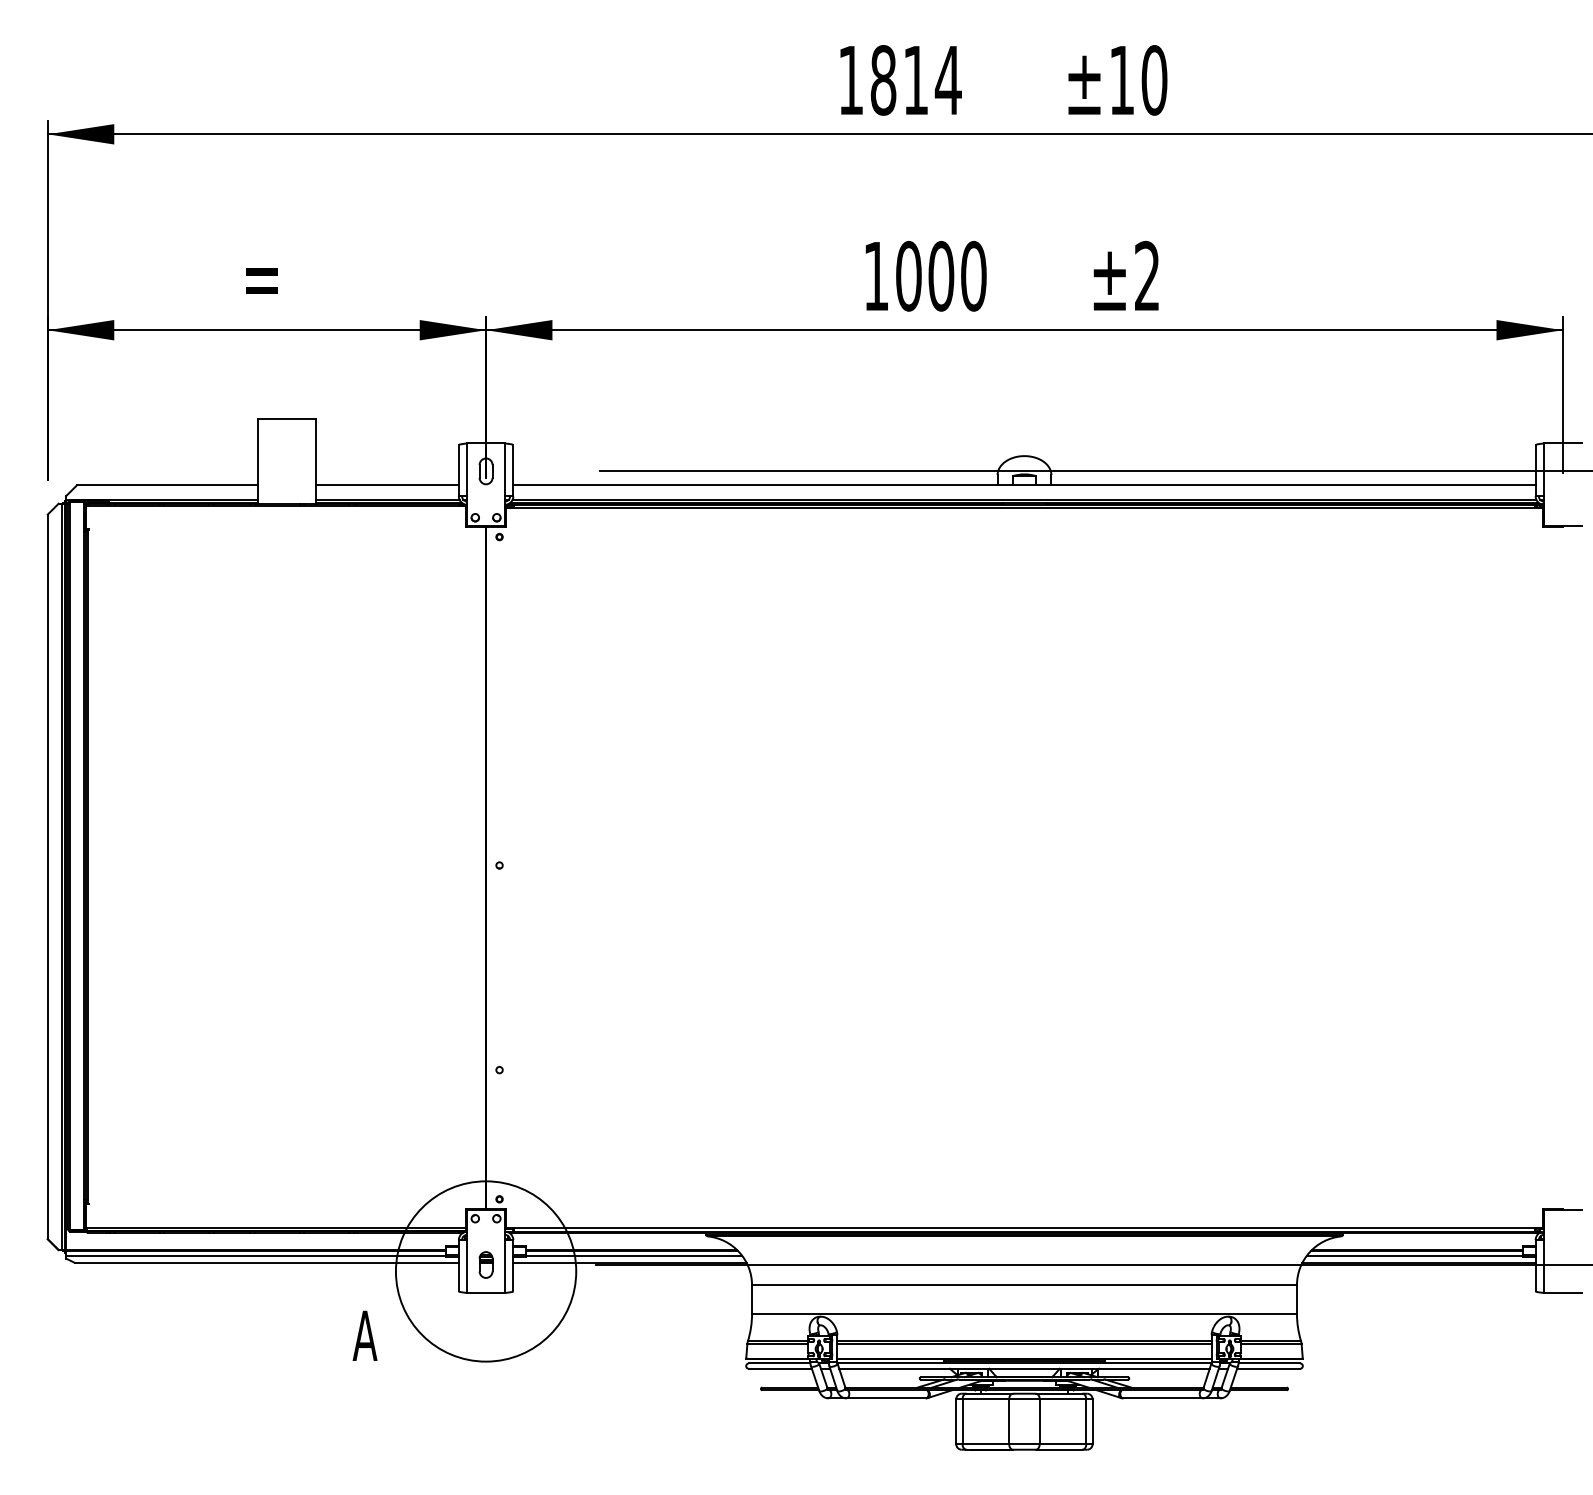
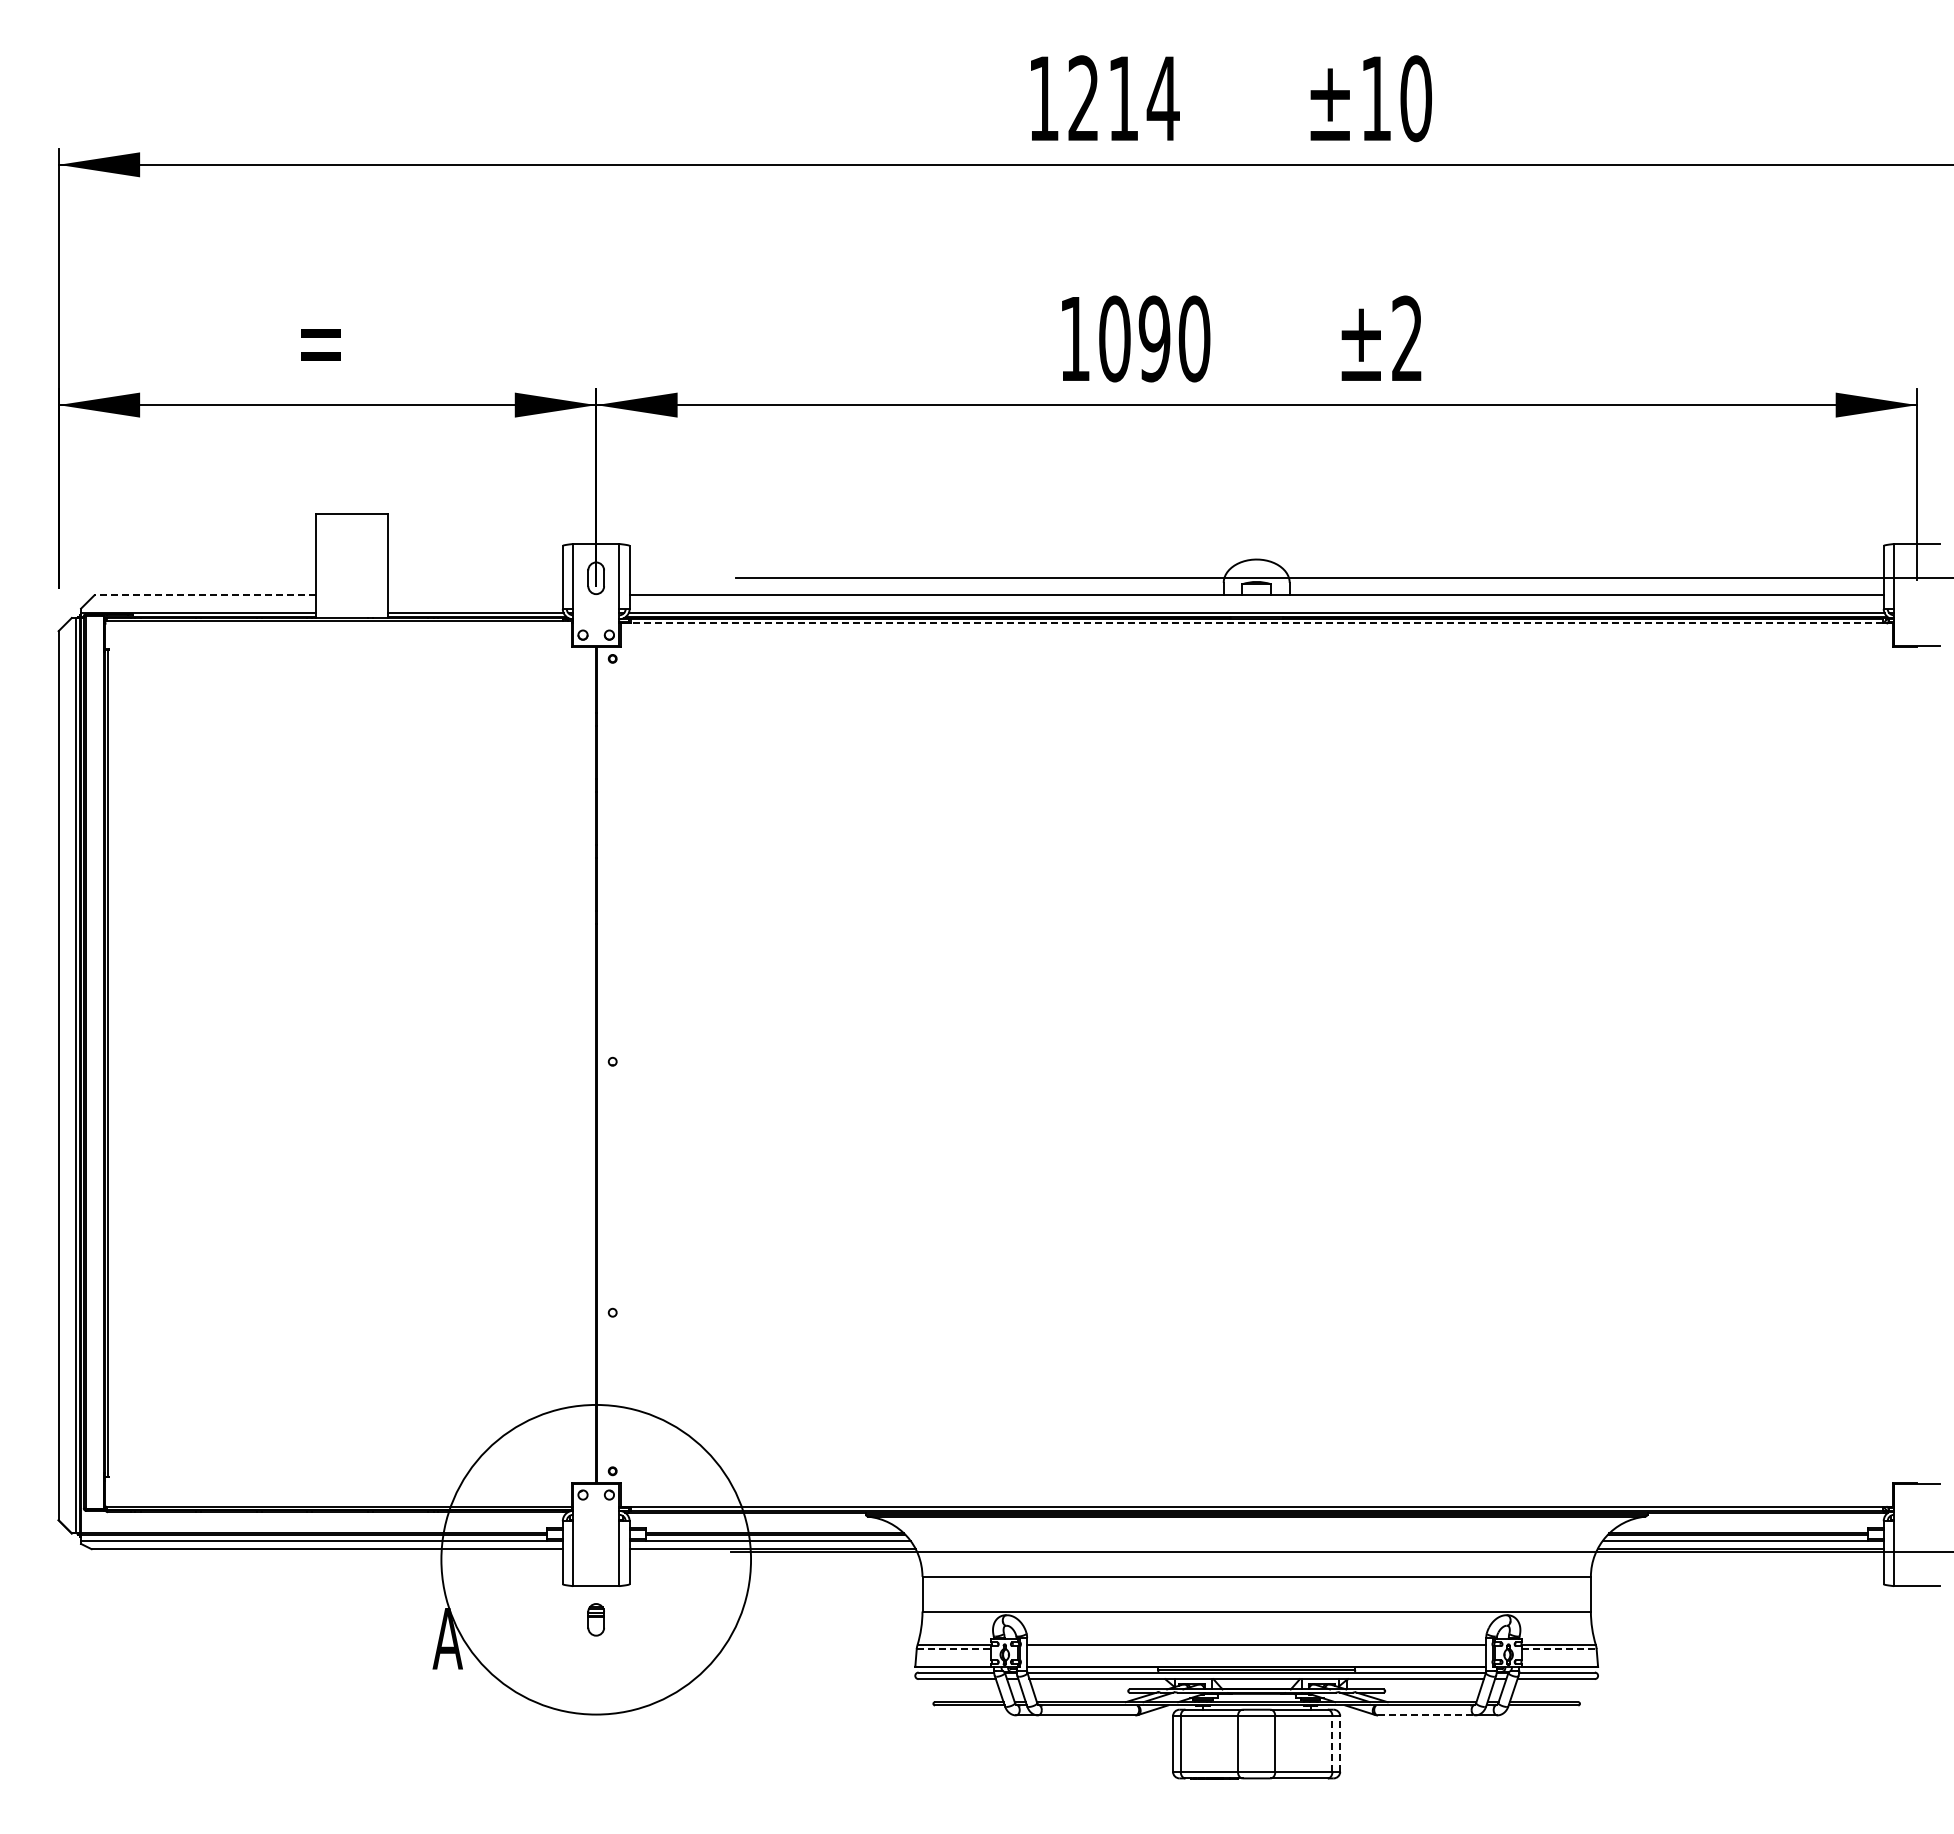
text: (883, 80) -> (1083, 98), 1814 -> 1214
text: (941, 275) -> (1154, 338), 1000 -> 1090
line: (167, 485) -> (205, 595), solid -> dashed
line: (386, 485) -> (474, 595), removed
line: (1024, 508) -> (1256, 623), solid -> dashed
part: (485, 1264) -> (595, 1619), moved
circle: (485, 1271) -> (595, 1559), size x1.4
line: (778, 1344) -> (954, 1649), solid -> dashed
line: (1024, 1344) -> (1256, 1649), removed
line: (1271, 1344) -> (1559, 1649), solid -> dashed
line: (1162, 1398) -> (1426, 1715), solid -> dashed
line: (1086, 1422) -> (1332, 1744), solid -> dashed
line: (1092, 1422) -> (1340, 1744), solid -> dashed

